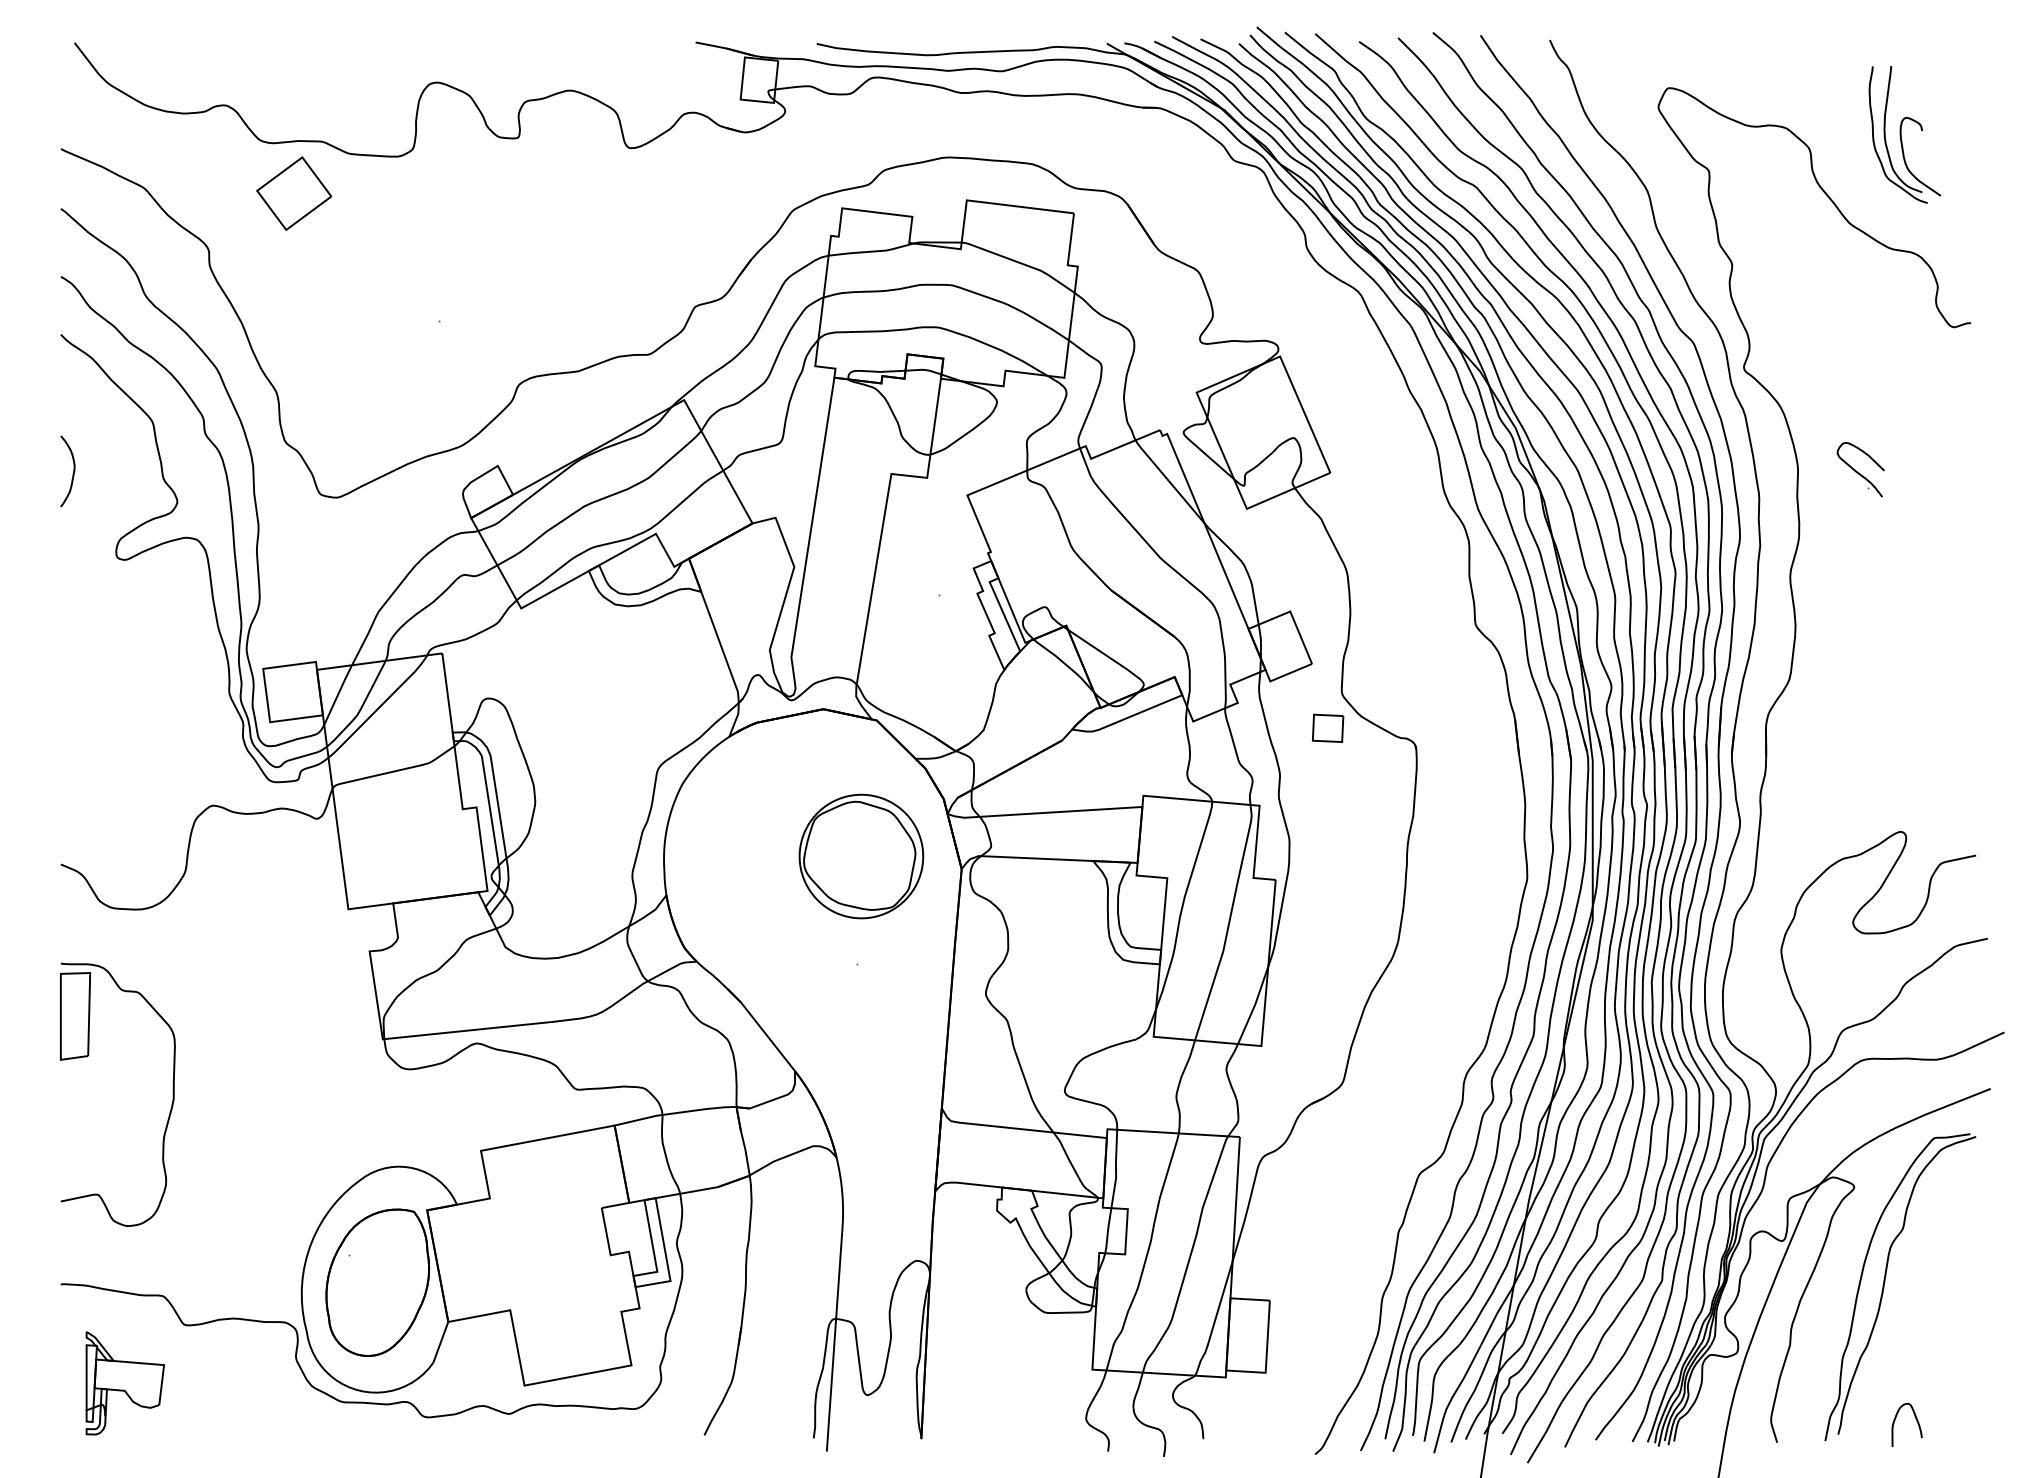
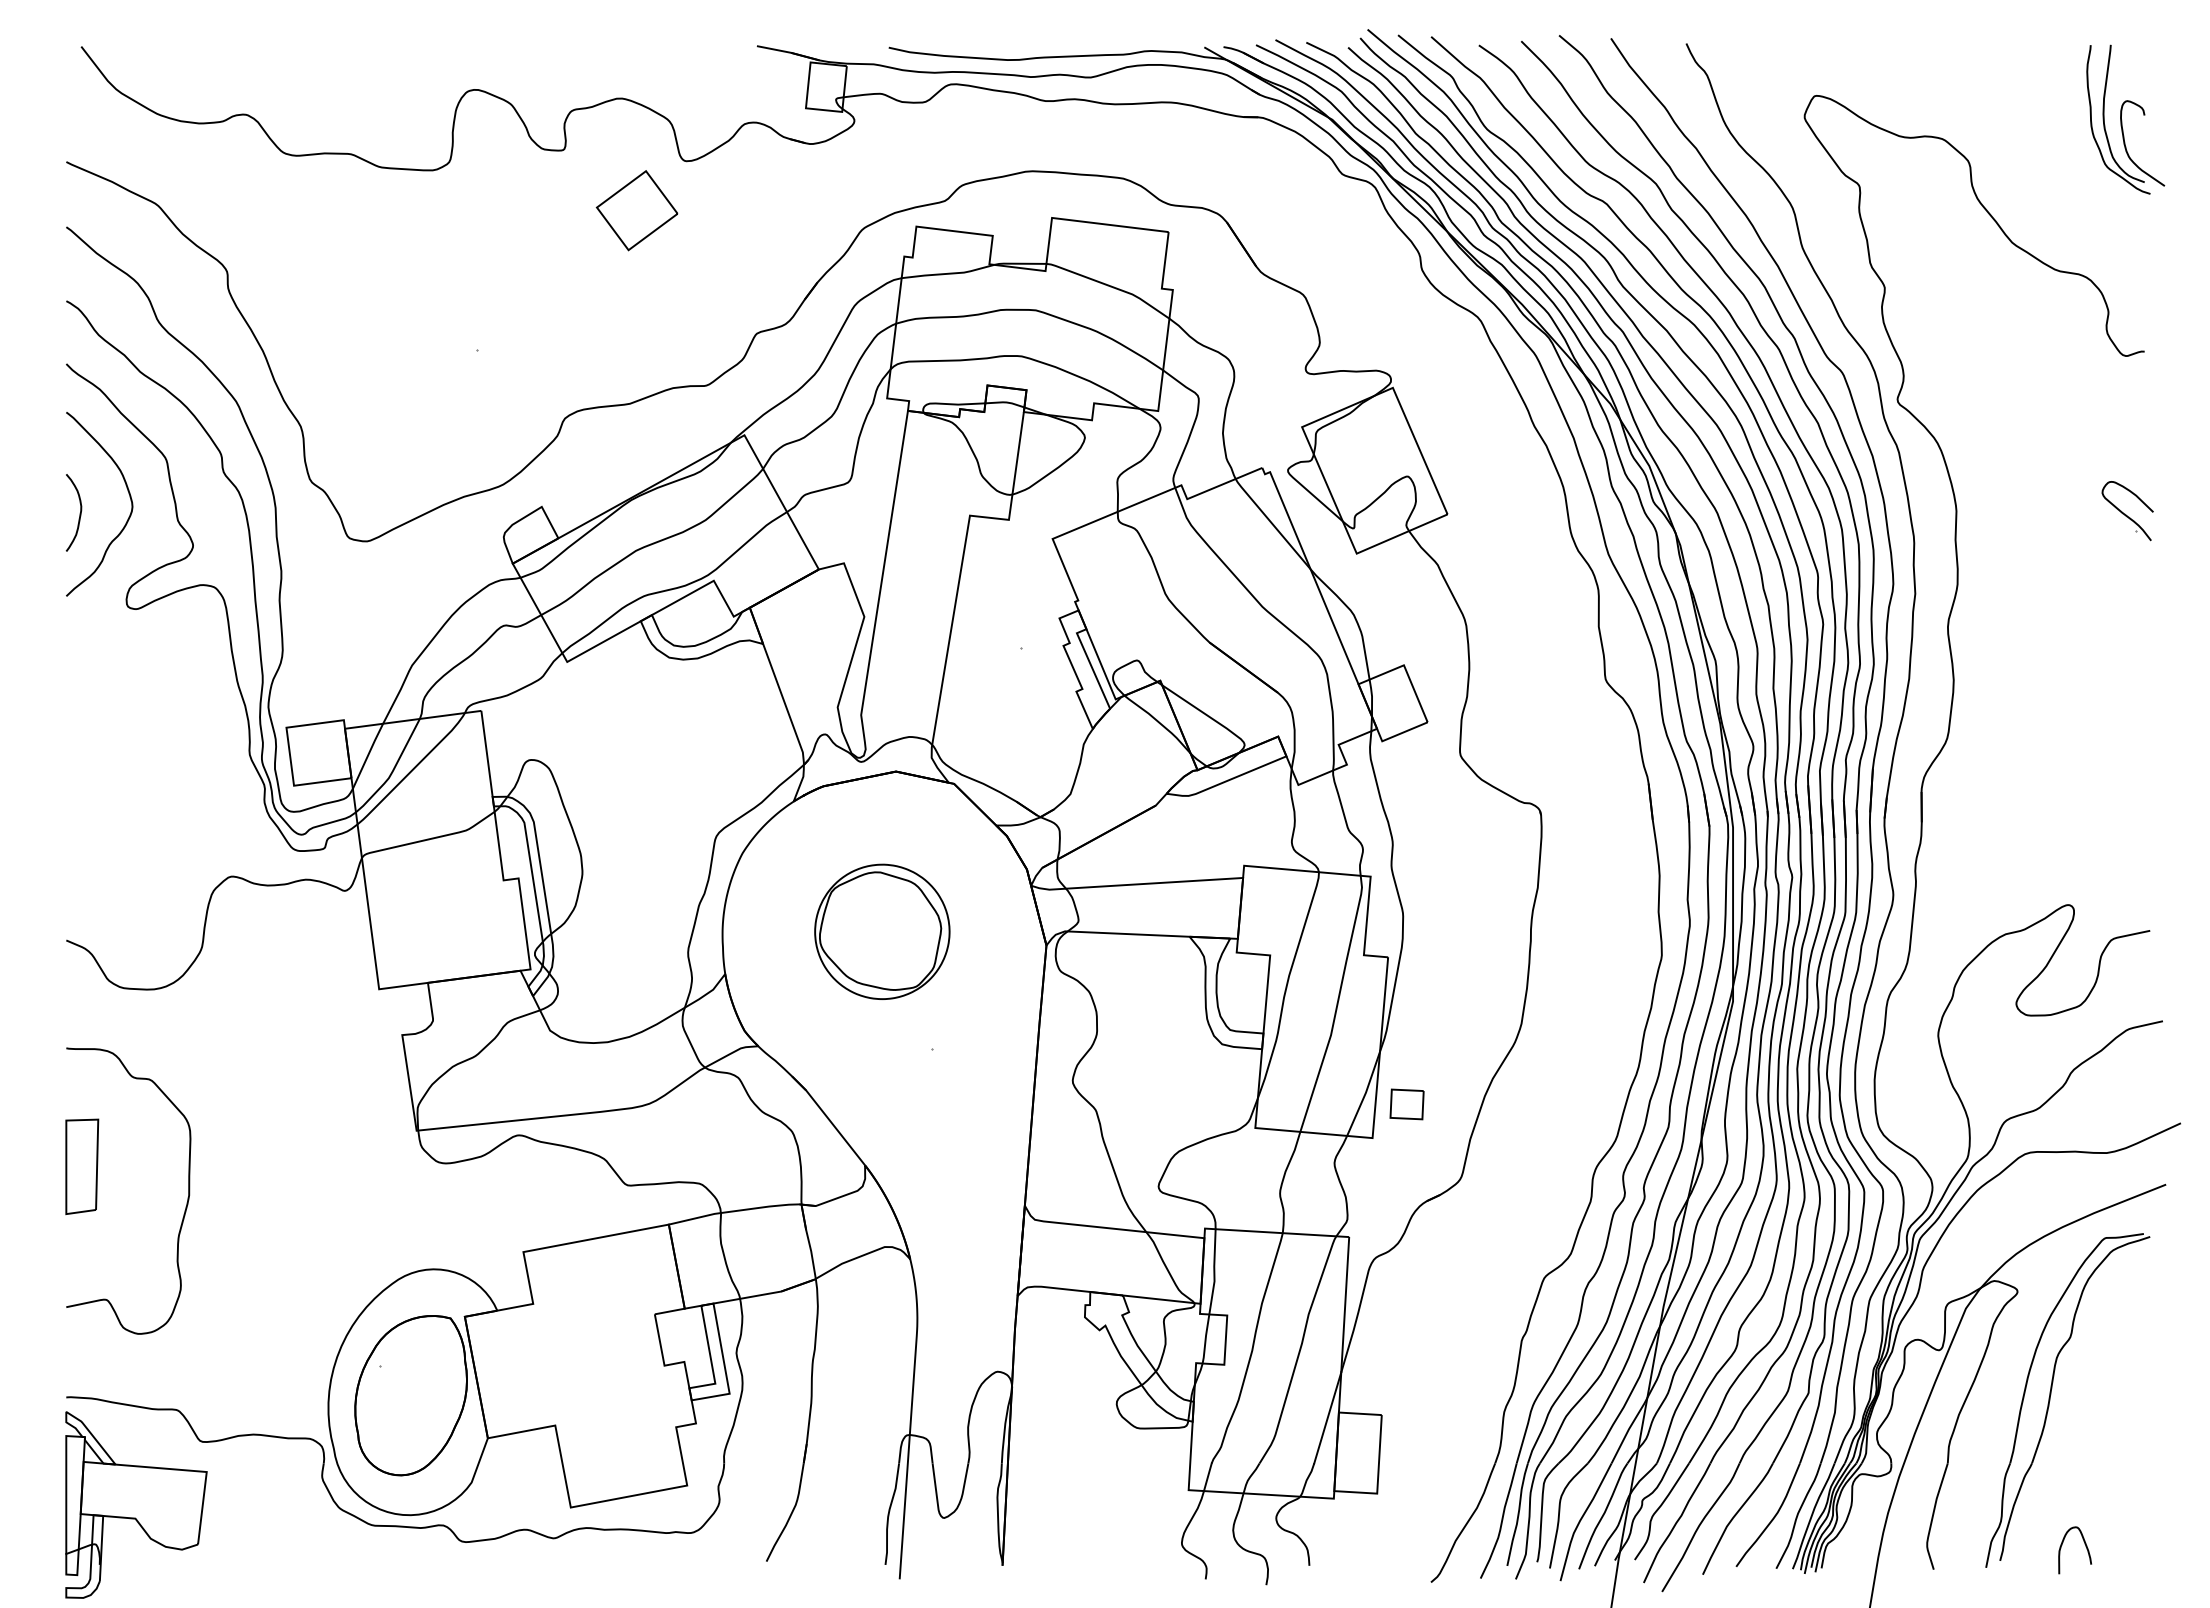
part: (1904, 134) -> (2125, 119), moved
part: (293, 193) -> (636, 210), moved
curve: (117, 454) -> (128, 494), added
part: (1860, 470) -> (2127, 511), moved
part: (1327, 728) -> (1406, 1104), moved
part: (861, 856) -> (882, 931), moved
part: (75, 1016) -> (82, 1166), moved
part: (125, 1382) -> (136, 1504), size x1.67

